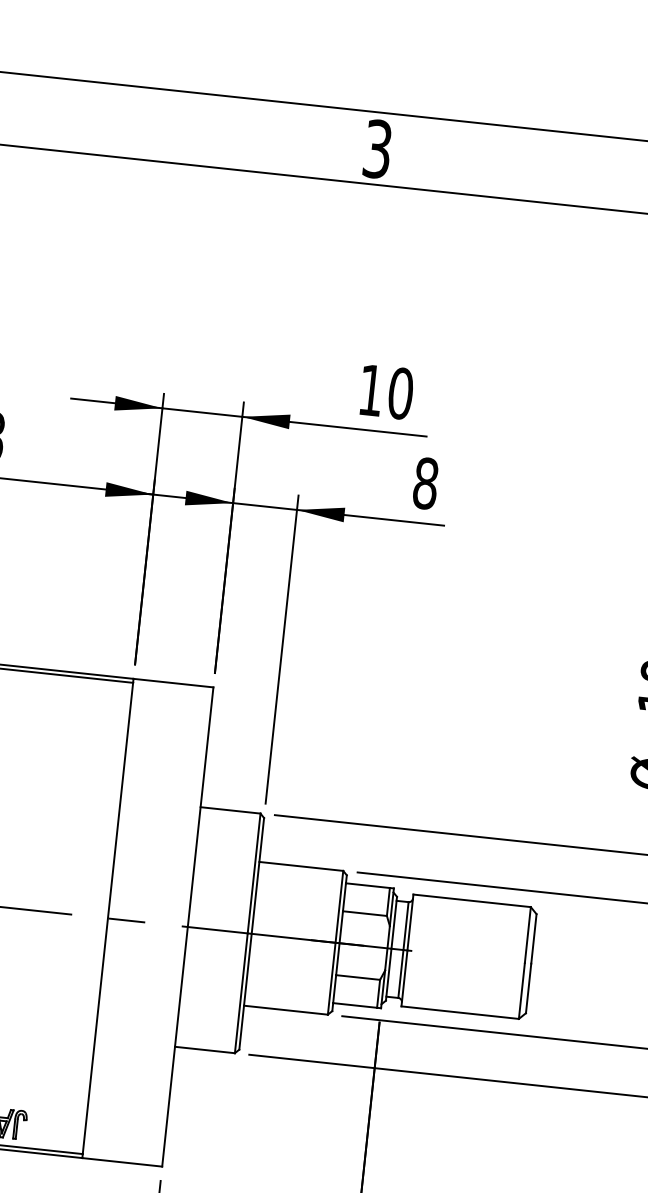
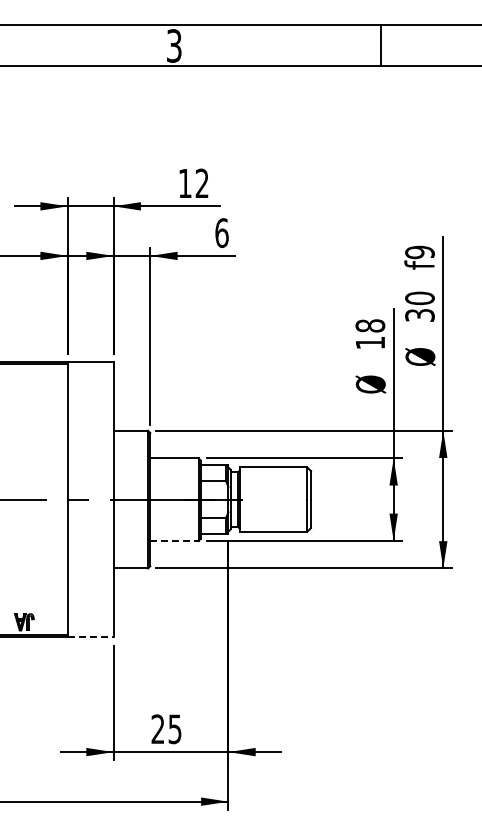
text: (399, 393) -> (201, 183), 10 -> 12
text: (425, 482) -> (221, 232), 8 -> 6
line: (286, 1009) -> (174, 540), solid -> dashed
line: (121, 1162) -> (90, 637), solid -> dashed

